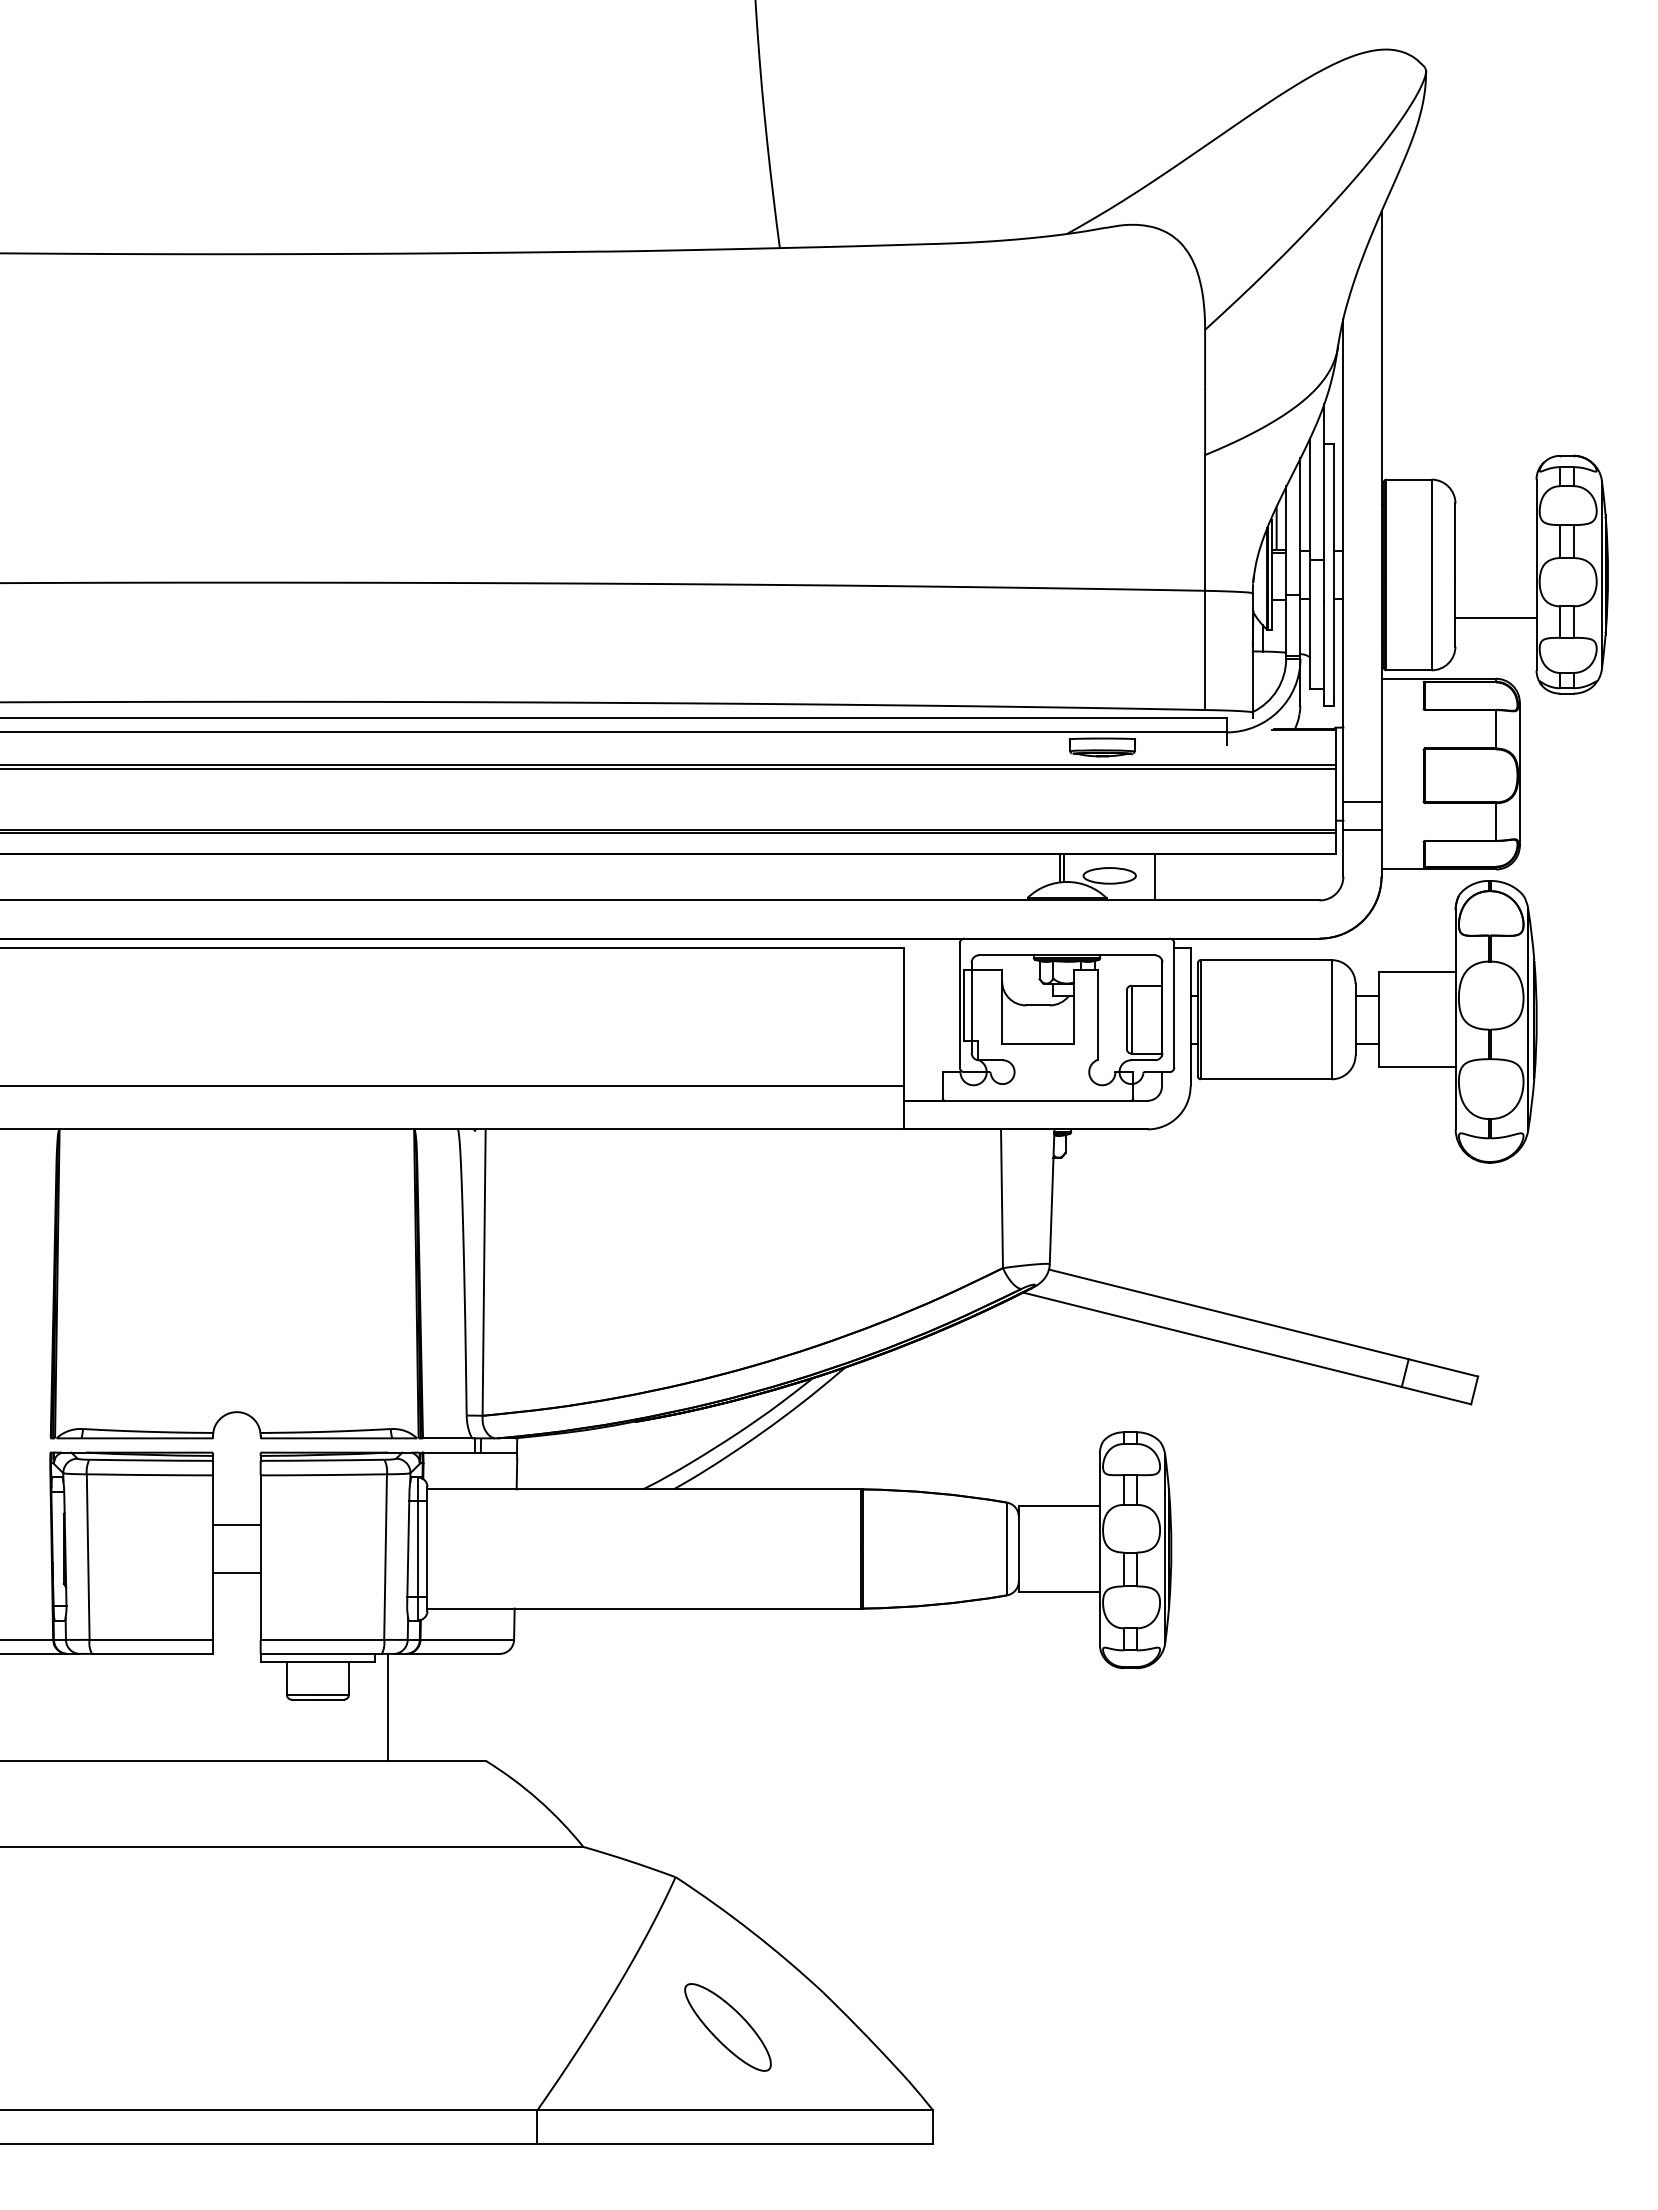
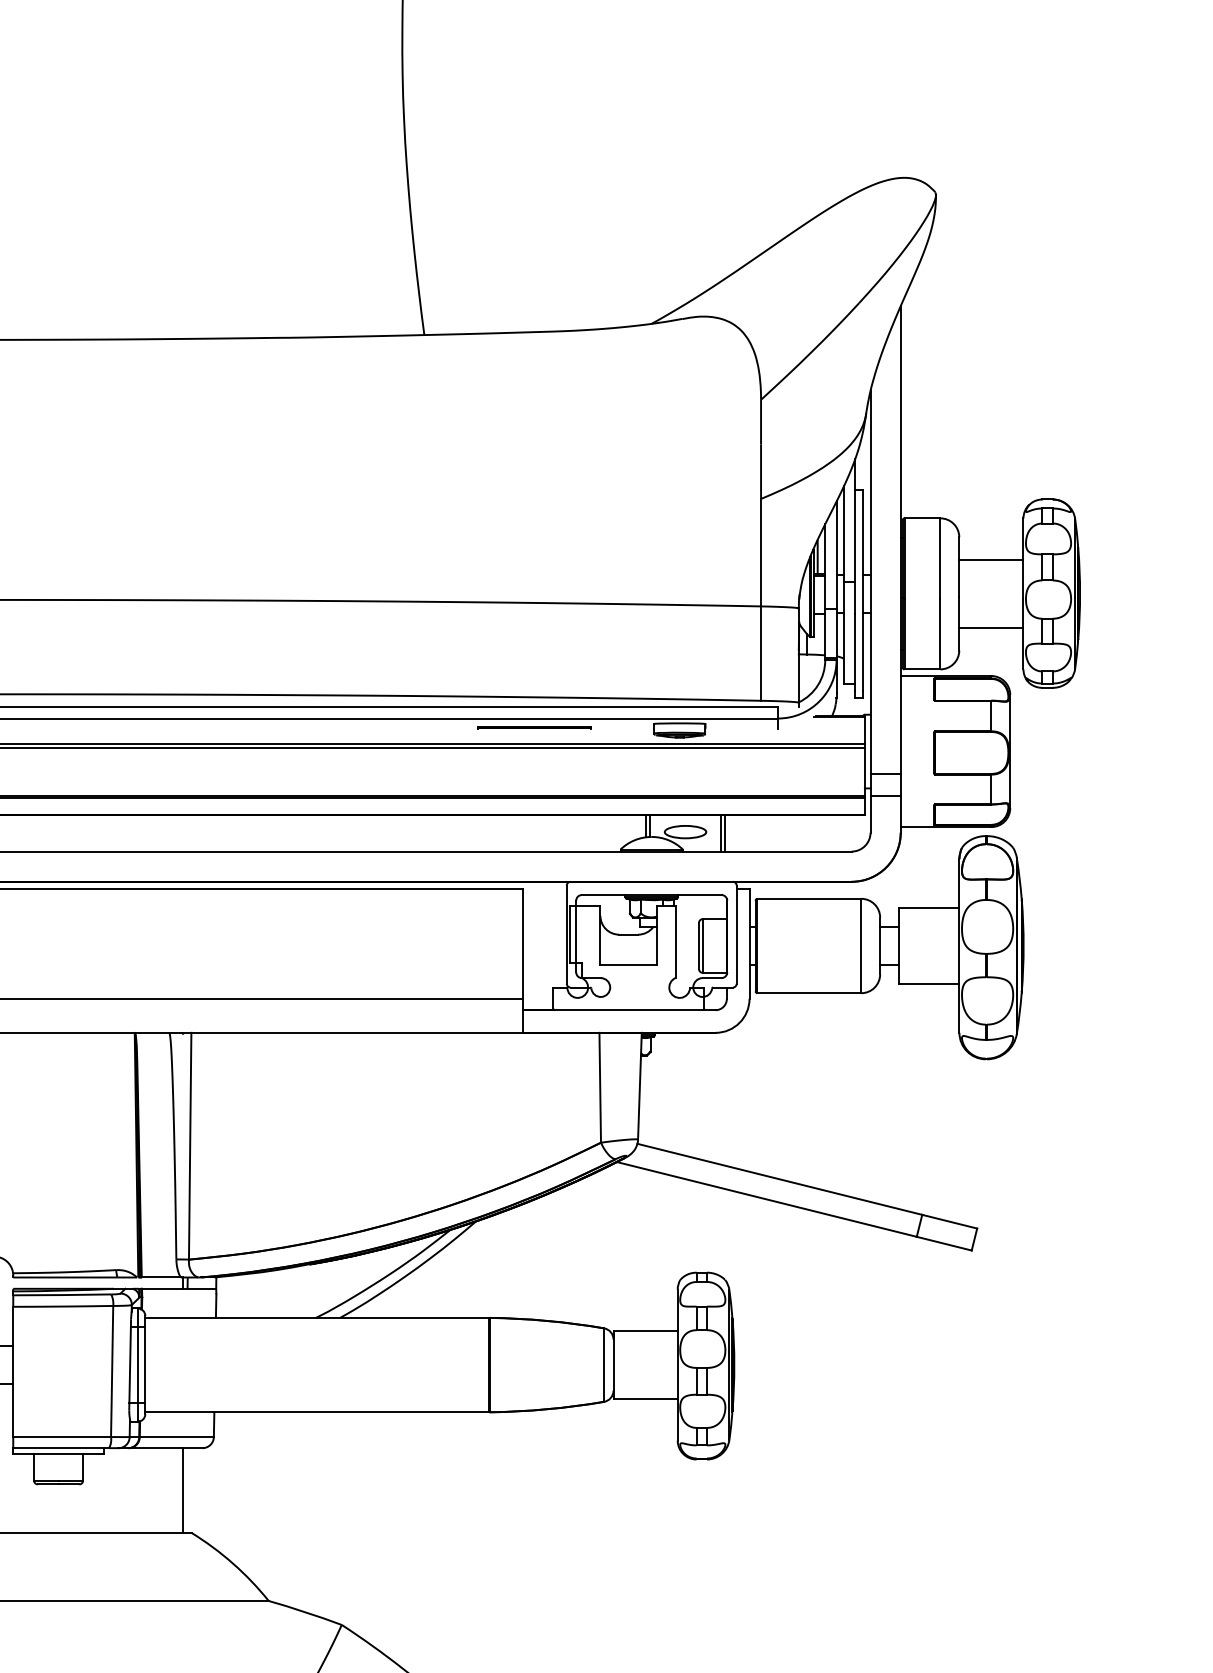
line: (1495, 532) -> (990, 560), added
line: (918, 744) -> (534, 728), added
line: (1159, 877) -> (724, 833), added
line: (388, 1706) -> (183, 1489), moved

